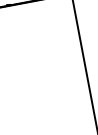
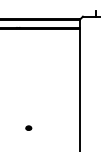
part: (37, 104) -> (28, 127), added

